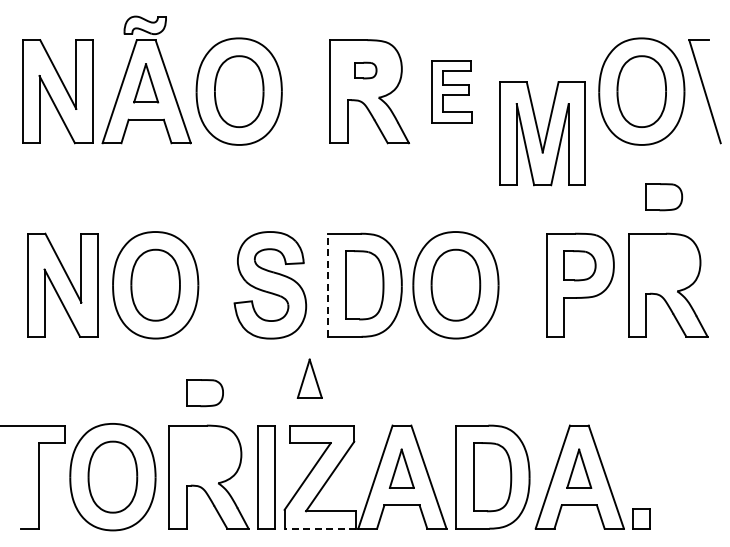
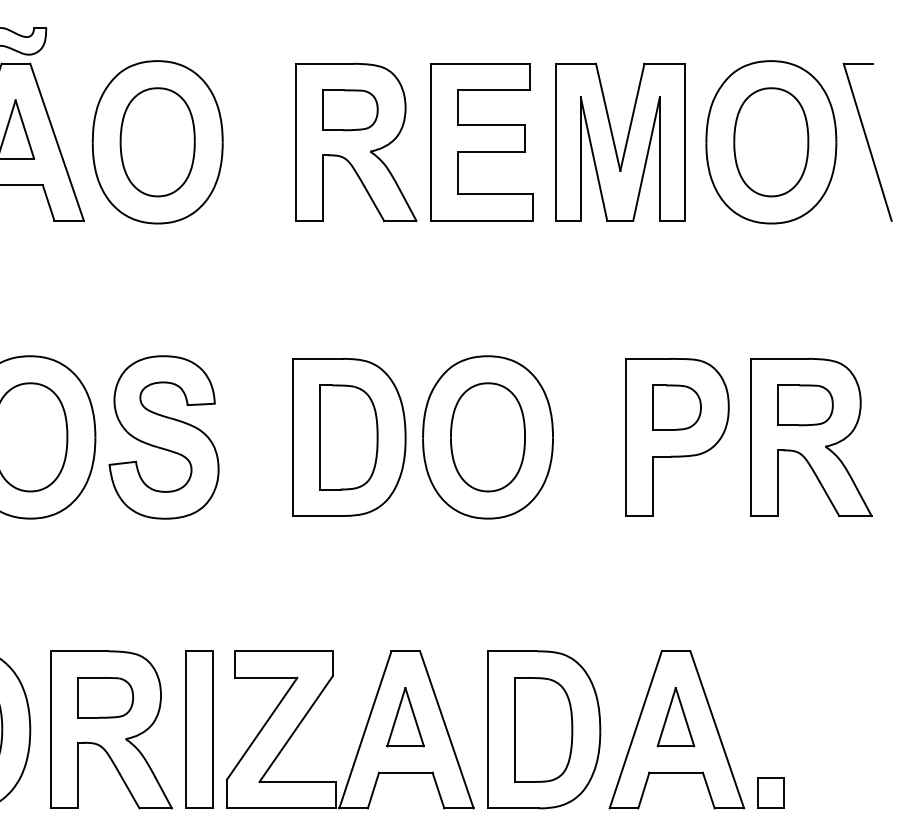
part: (365, 70) -> (350, 110), size x1.67
part: (451, 91) -> (481, 142), size x1.67
part: (542, 133) -> (619, 142), moved
part: (664, 197) -> (805, 405), moved
part: (270, 285) -> (164, 437), moved
line: (328, 285) -> (293, 437), dashed -> solid
part: (309, 378) -> (264, 579), removed
part: (204, 393) -> (104, 698), moved
line: (320, 528) -> (281, 808), dashed -> solid

